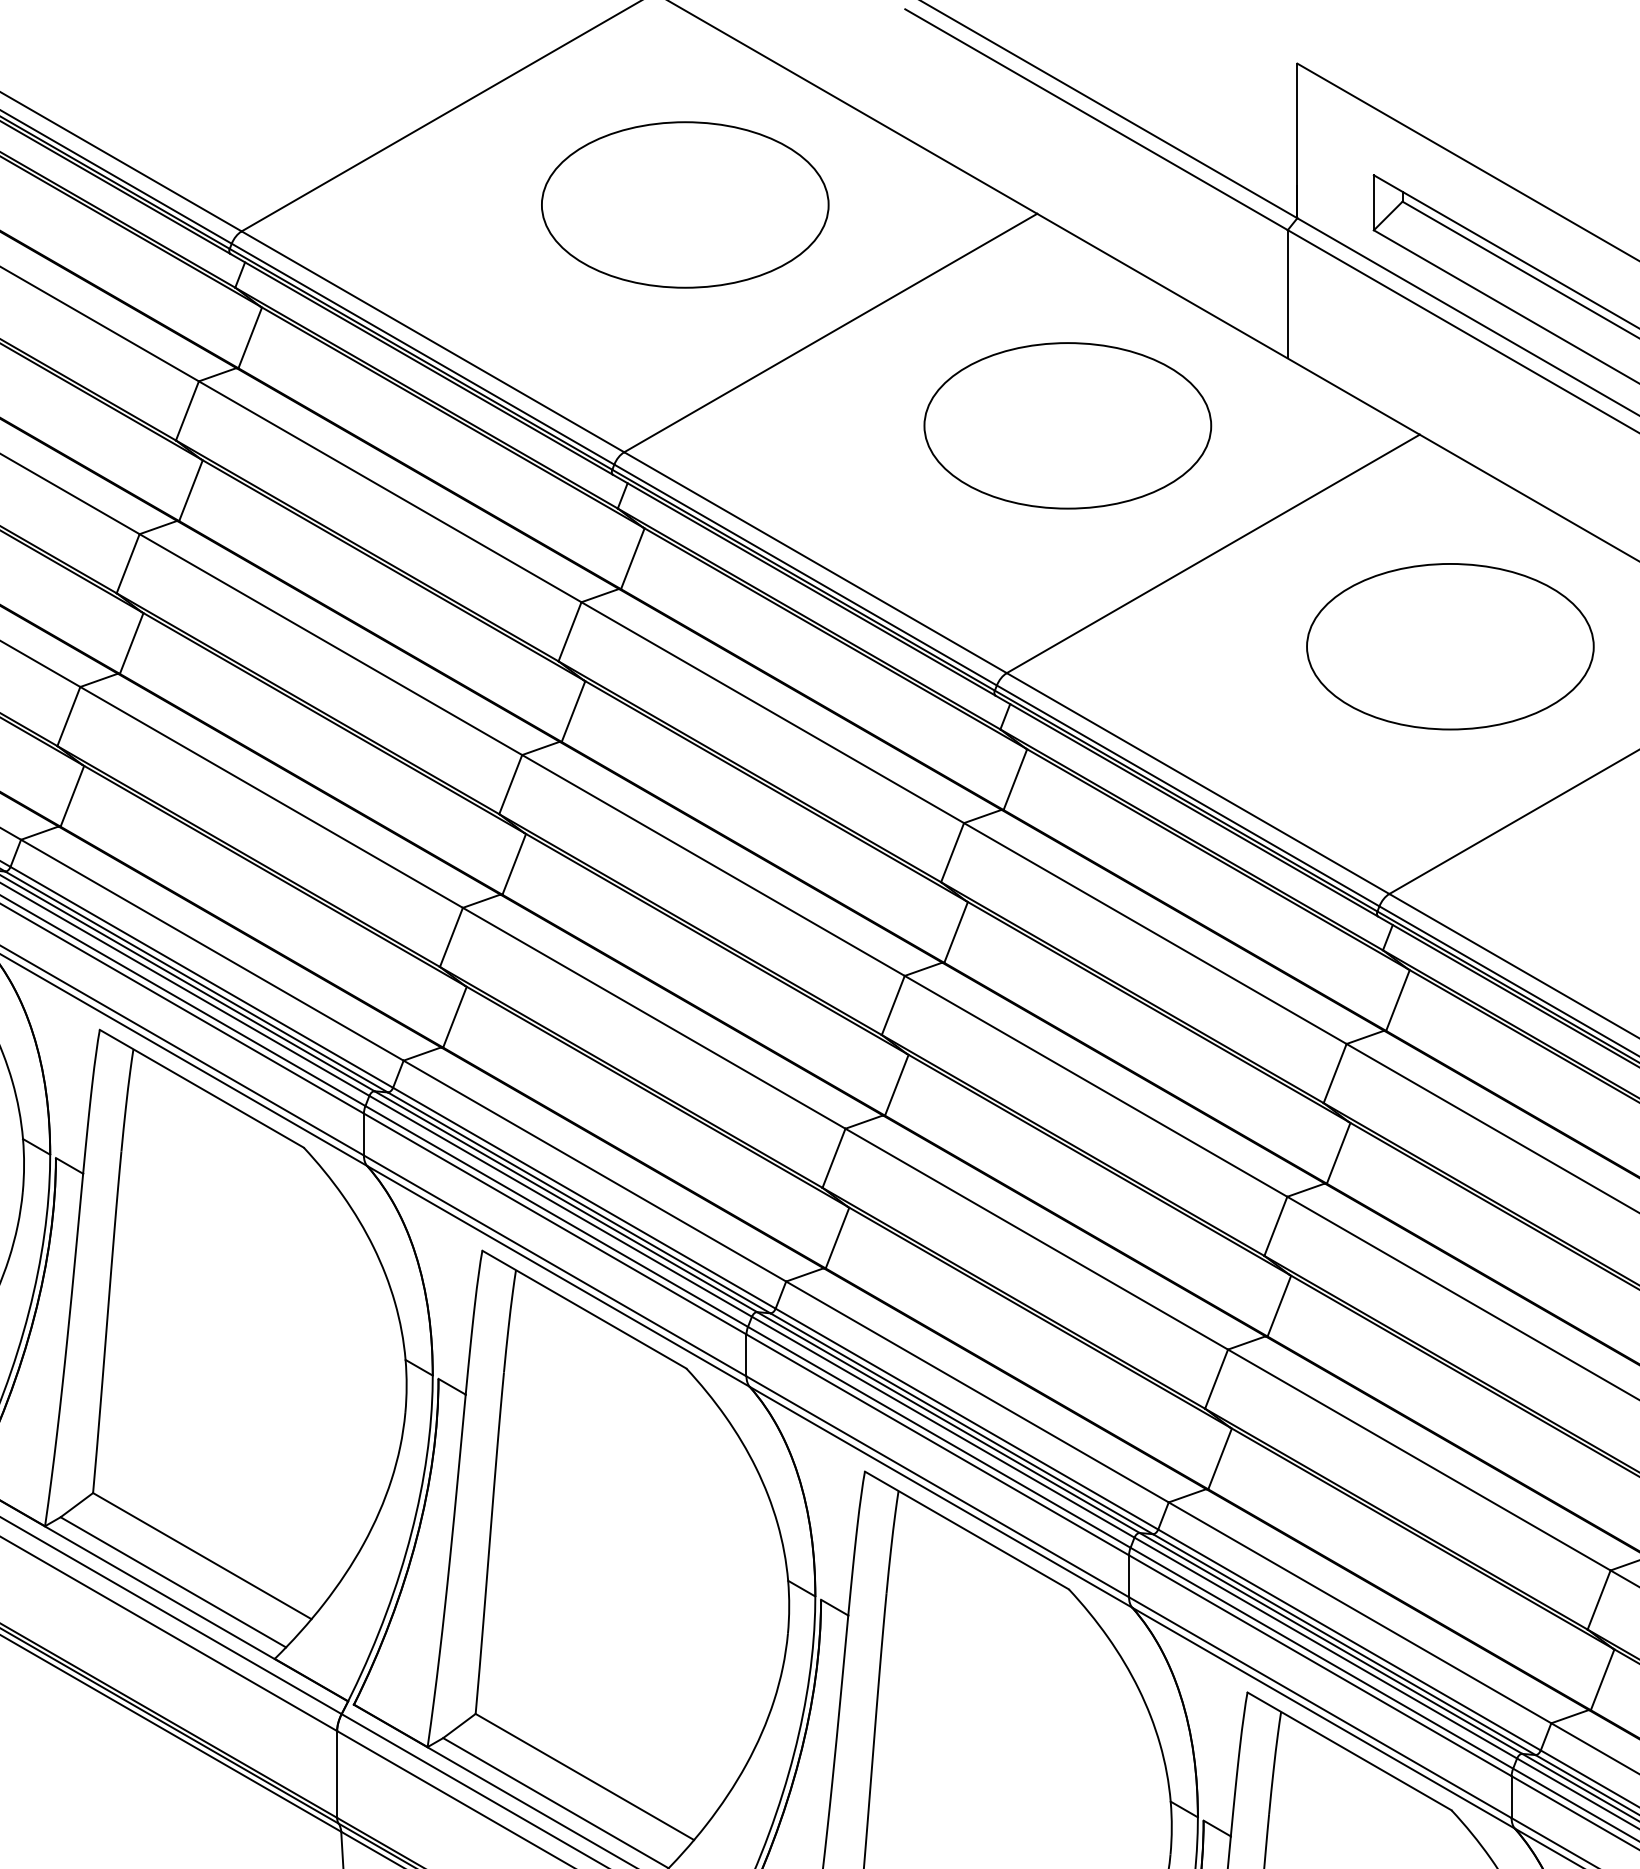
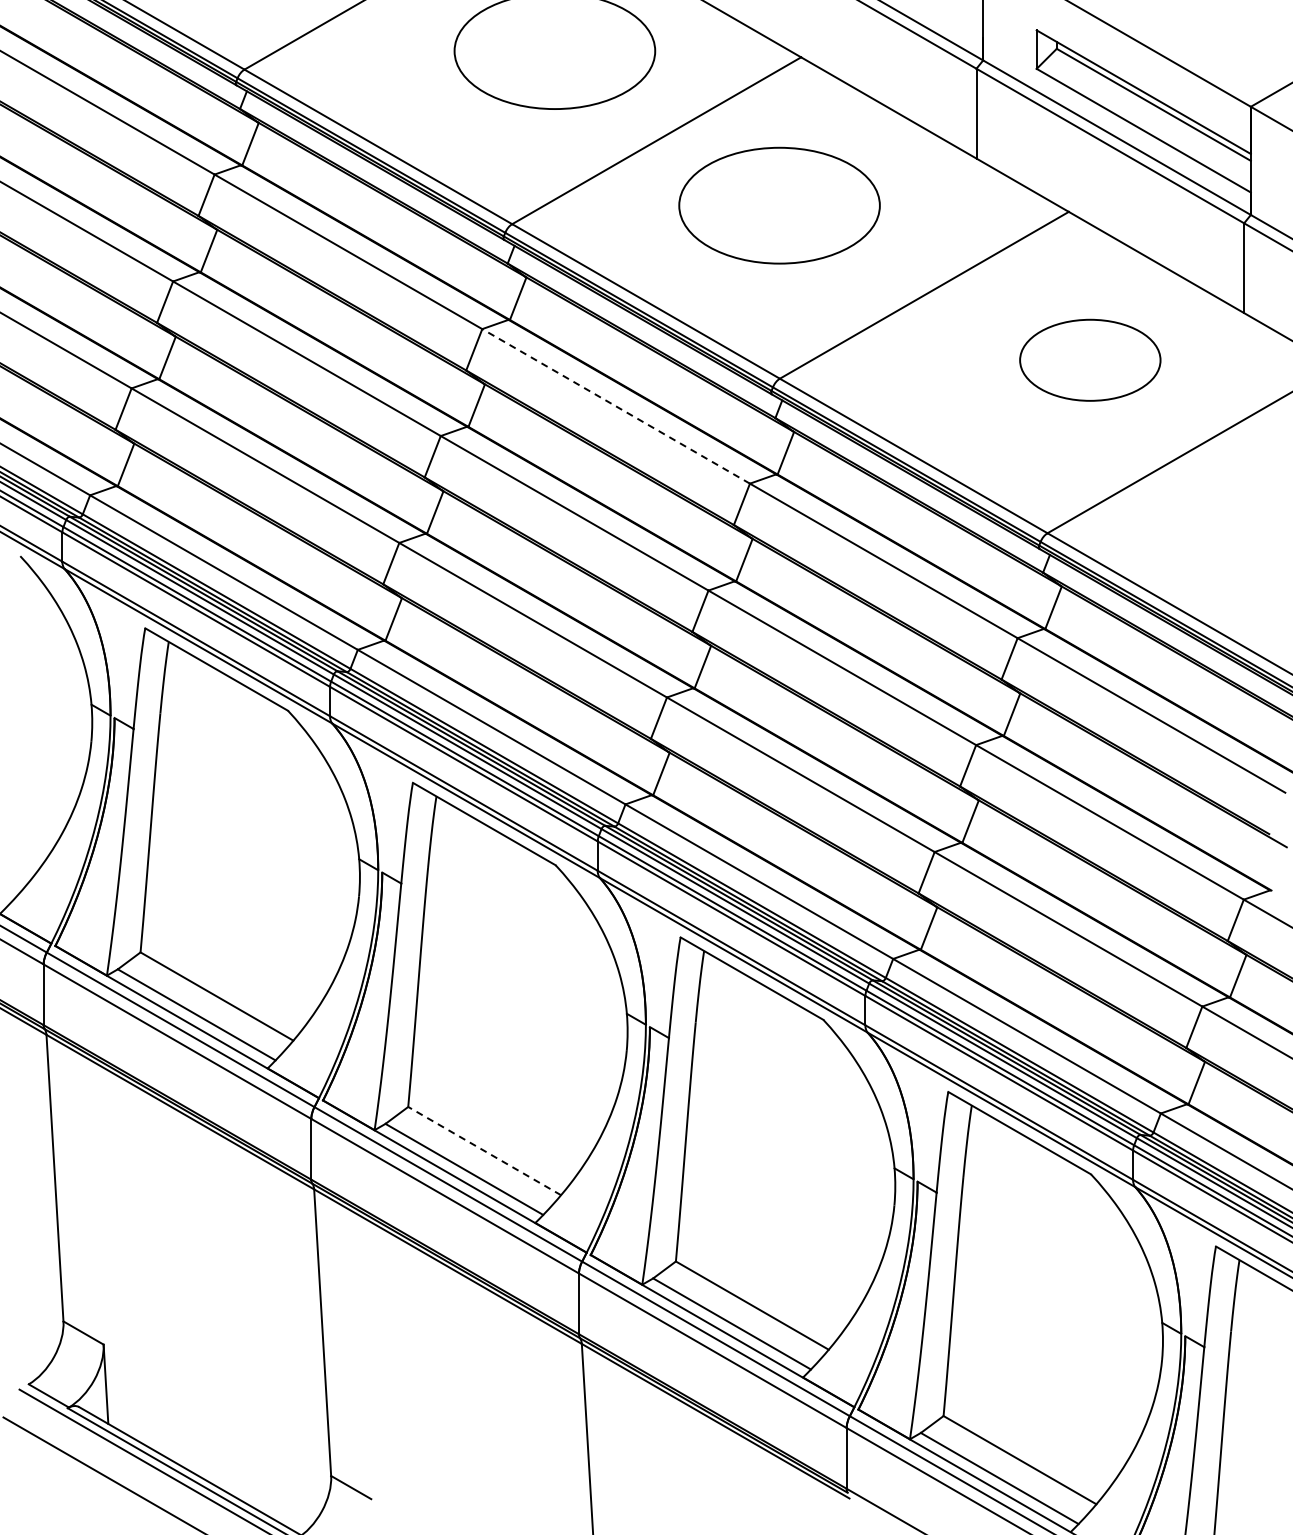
part: (1067, 425) -> (779, 205), moved
part: (1450, 647) -> (1090, 360), size x0.7
line: (773, 712) -> (616, 406), solid -> dashed
line: (584, 1776) -> (484, 1150), solid -> dashed

